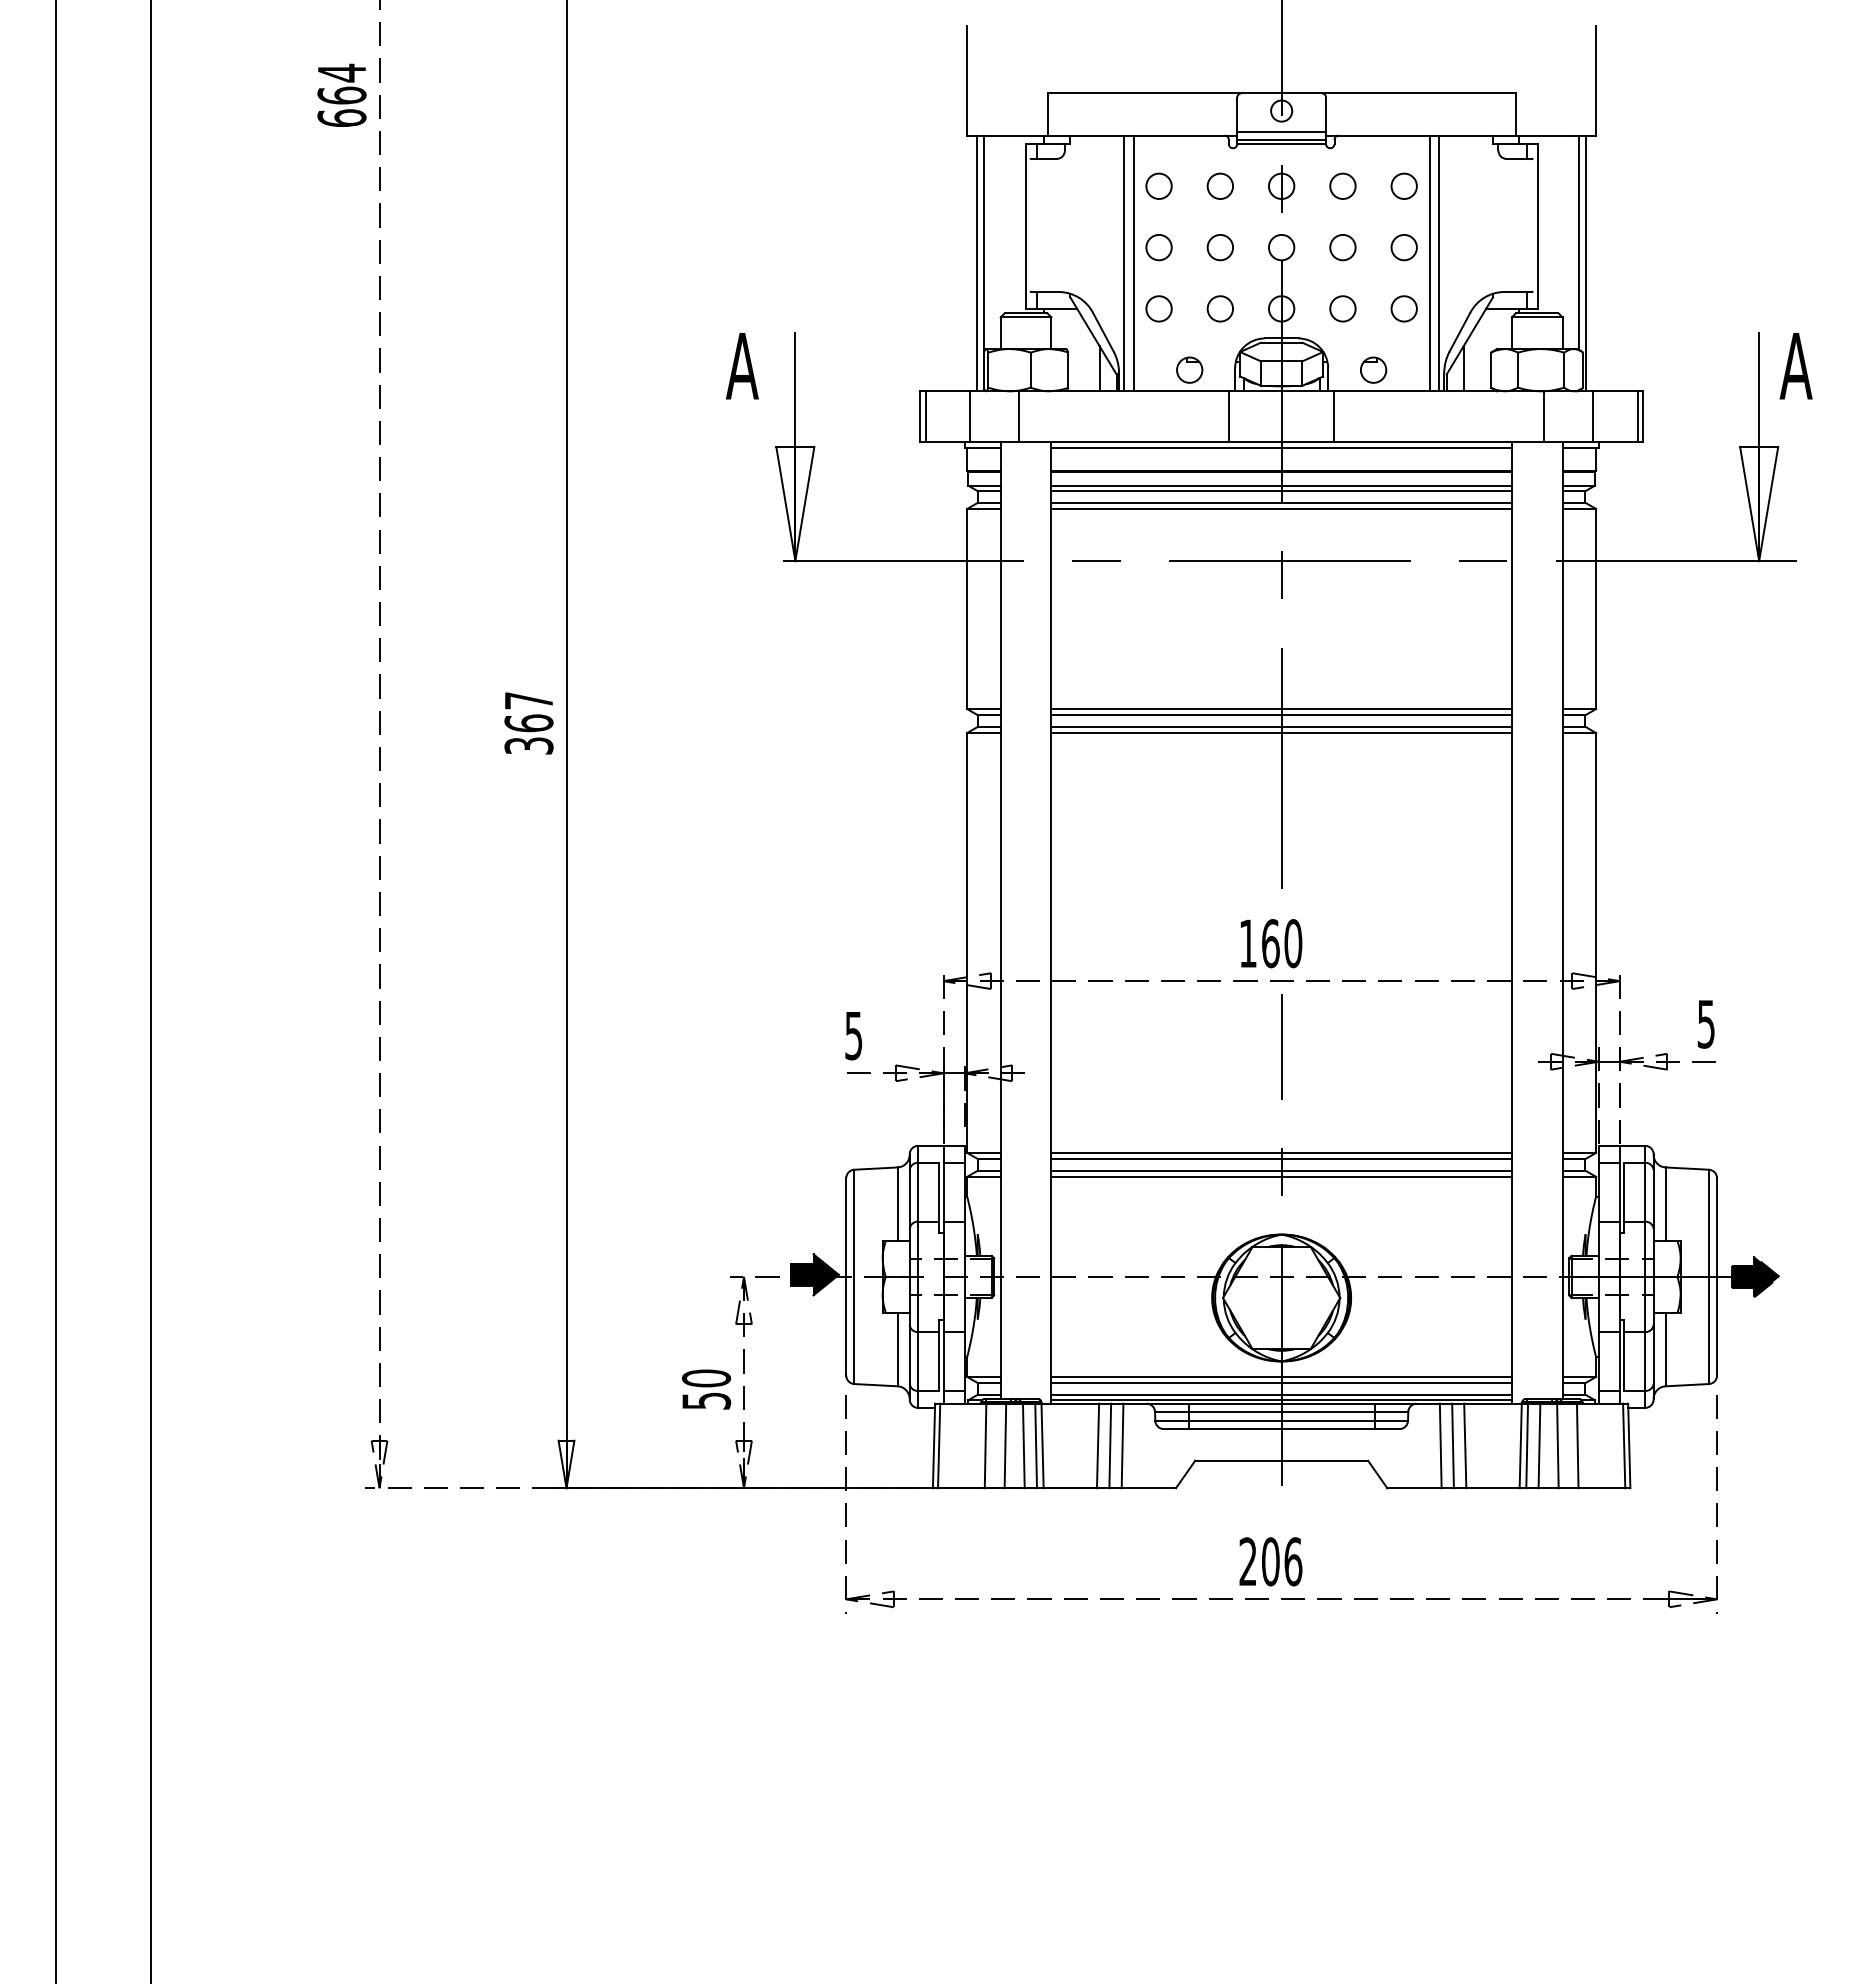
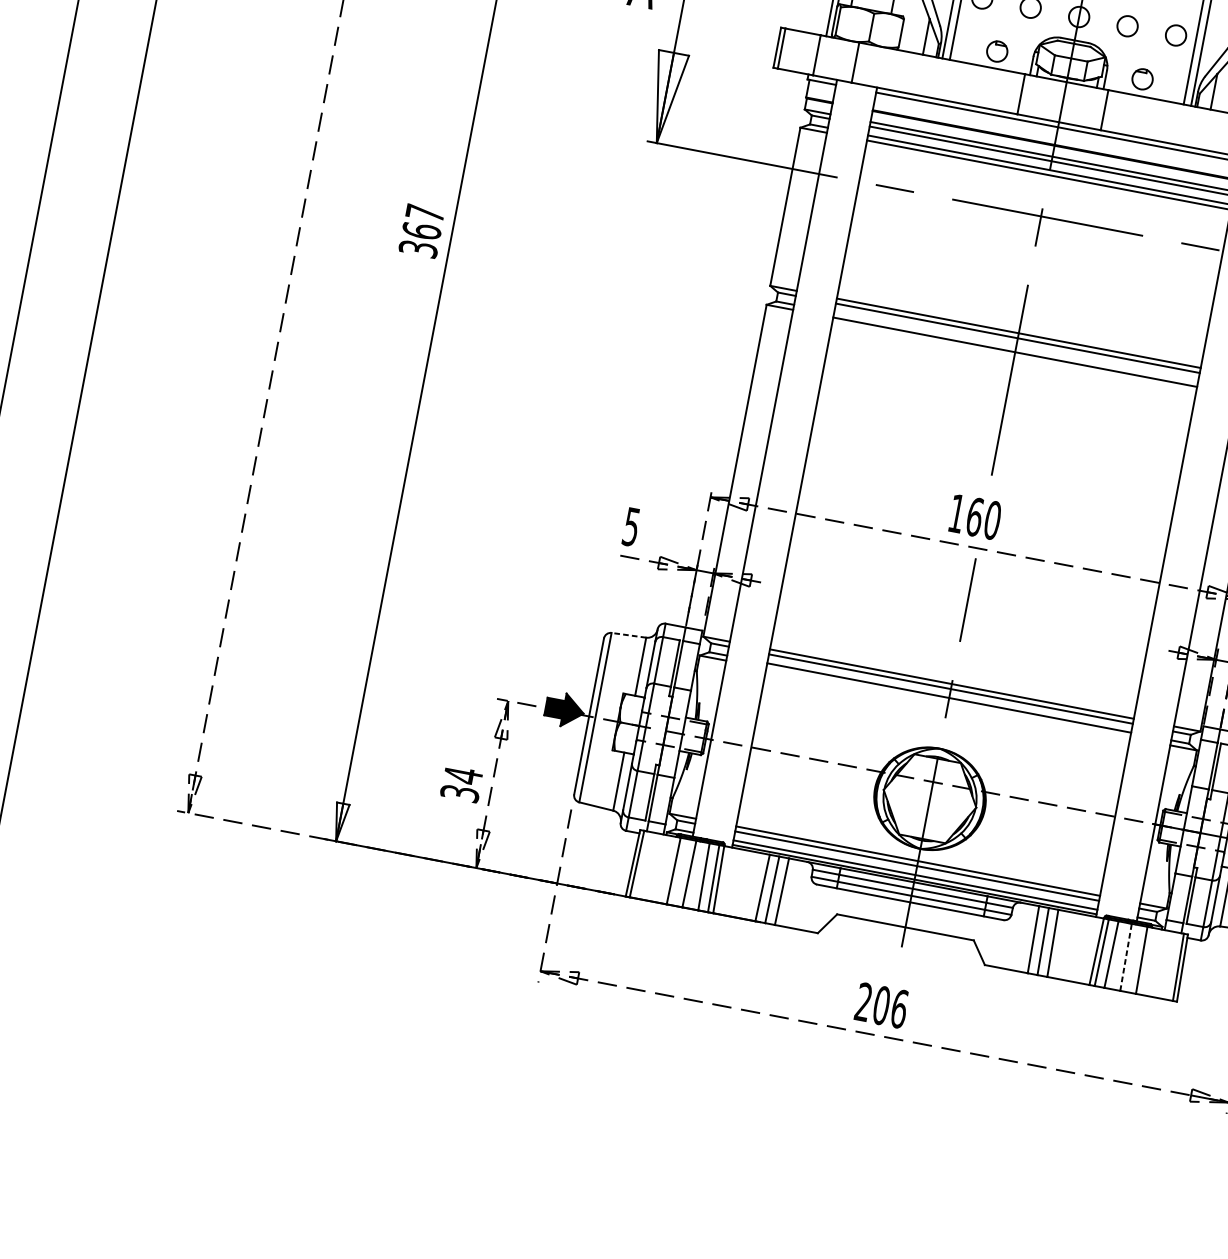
line: (1281, 726) -> (1016, 347), removed
line: (875, 1168) -> (628, 635), solid -> dashed
line: (1281, 1176) -> (948, 702), removed
text: (706, 1389) -> (461, 784), 50 -> 34
line: (1557, 1445) -> (1125, 956), solid -> dashed

